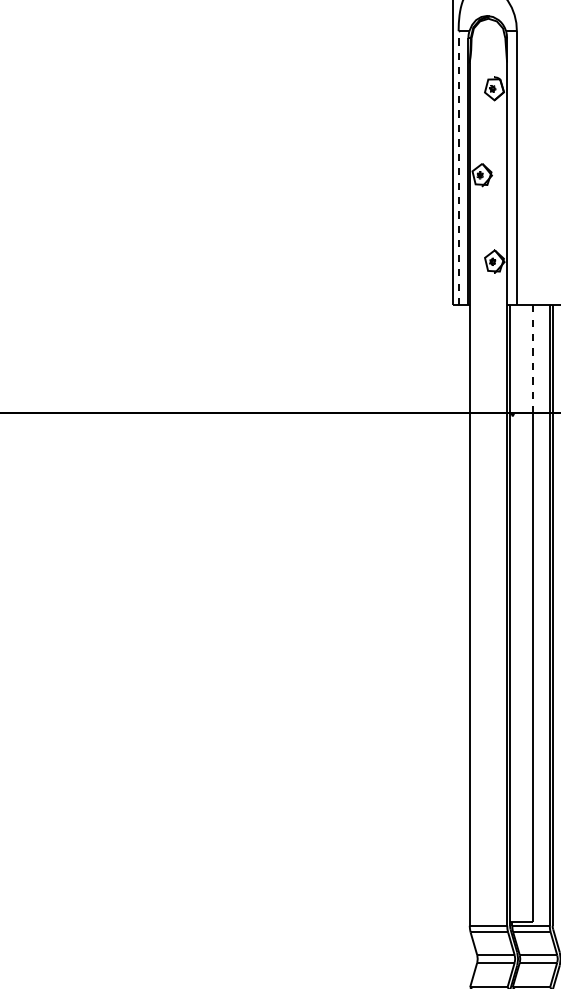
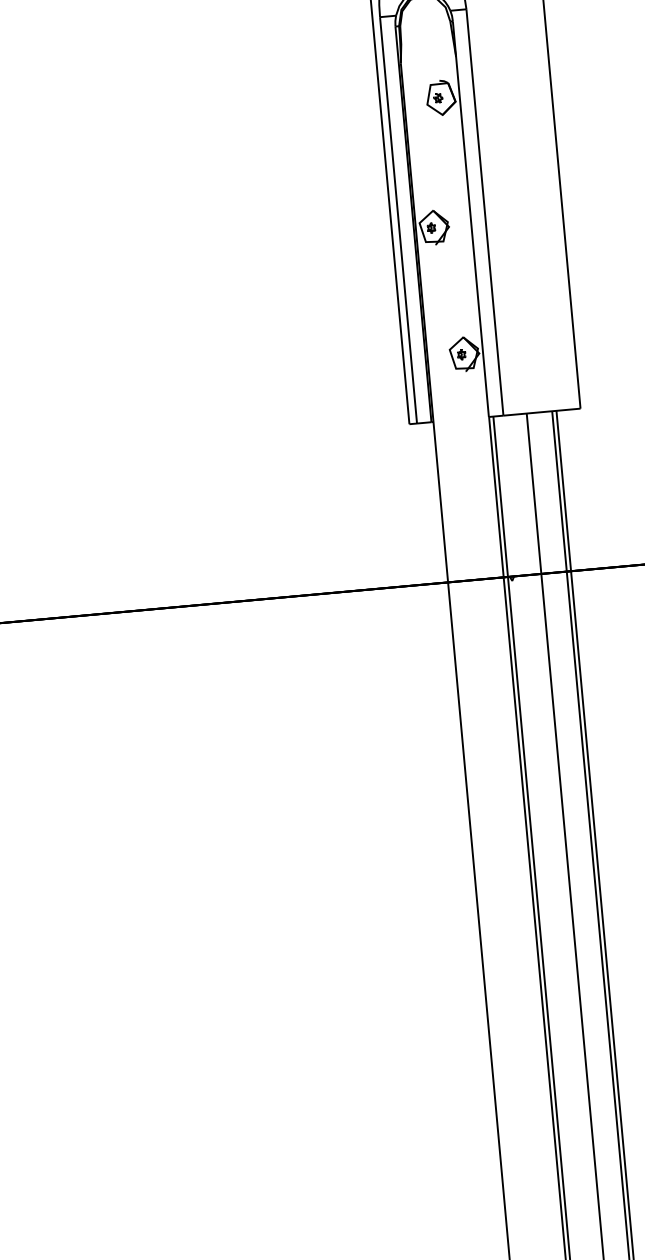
line: (458, 167) -> (398, 219), dashed -> solid
line: (532, 359) -> (533, 494), dashed -> solid

